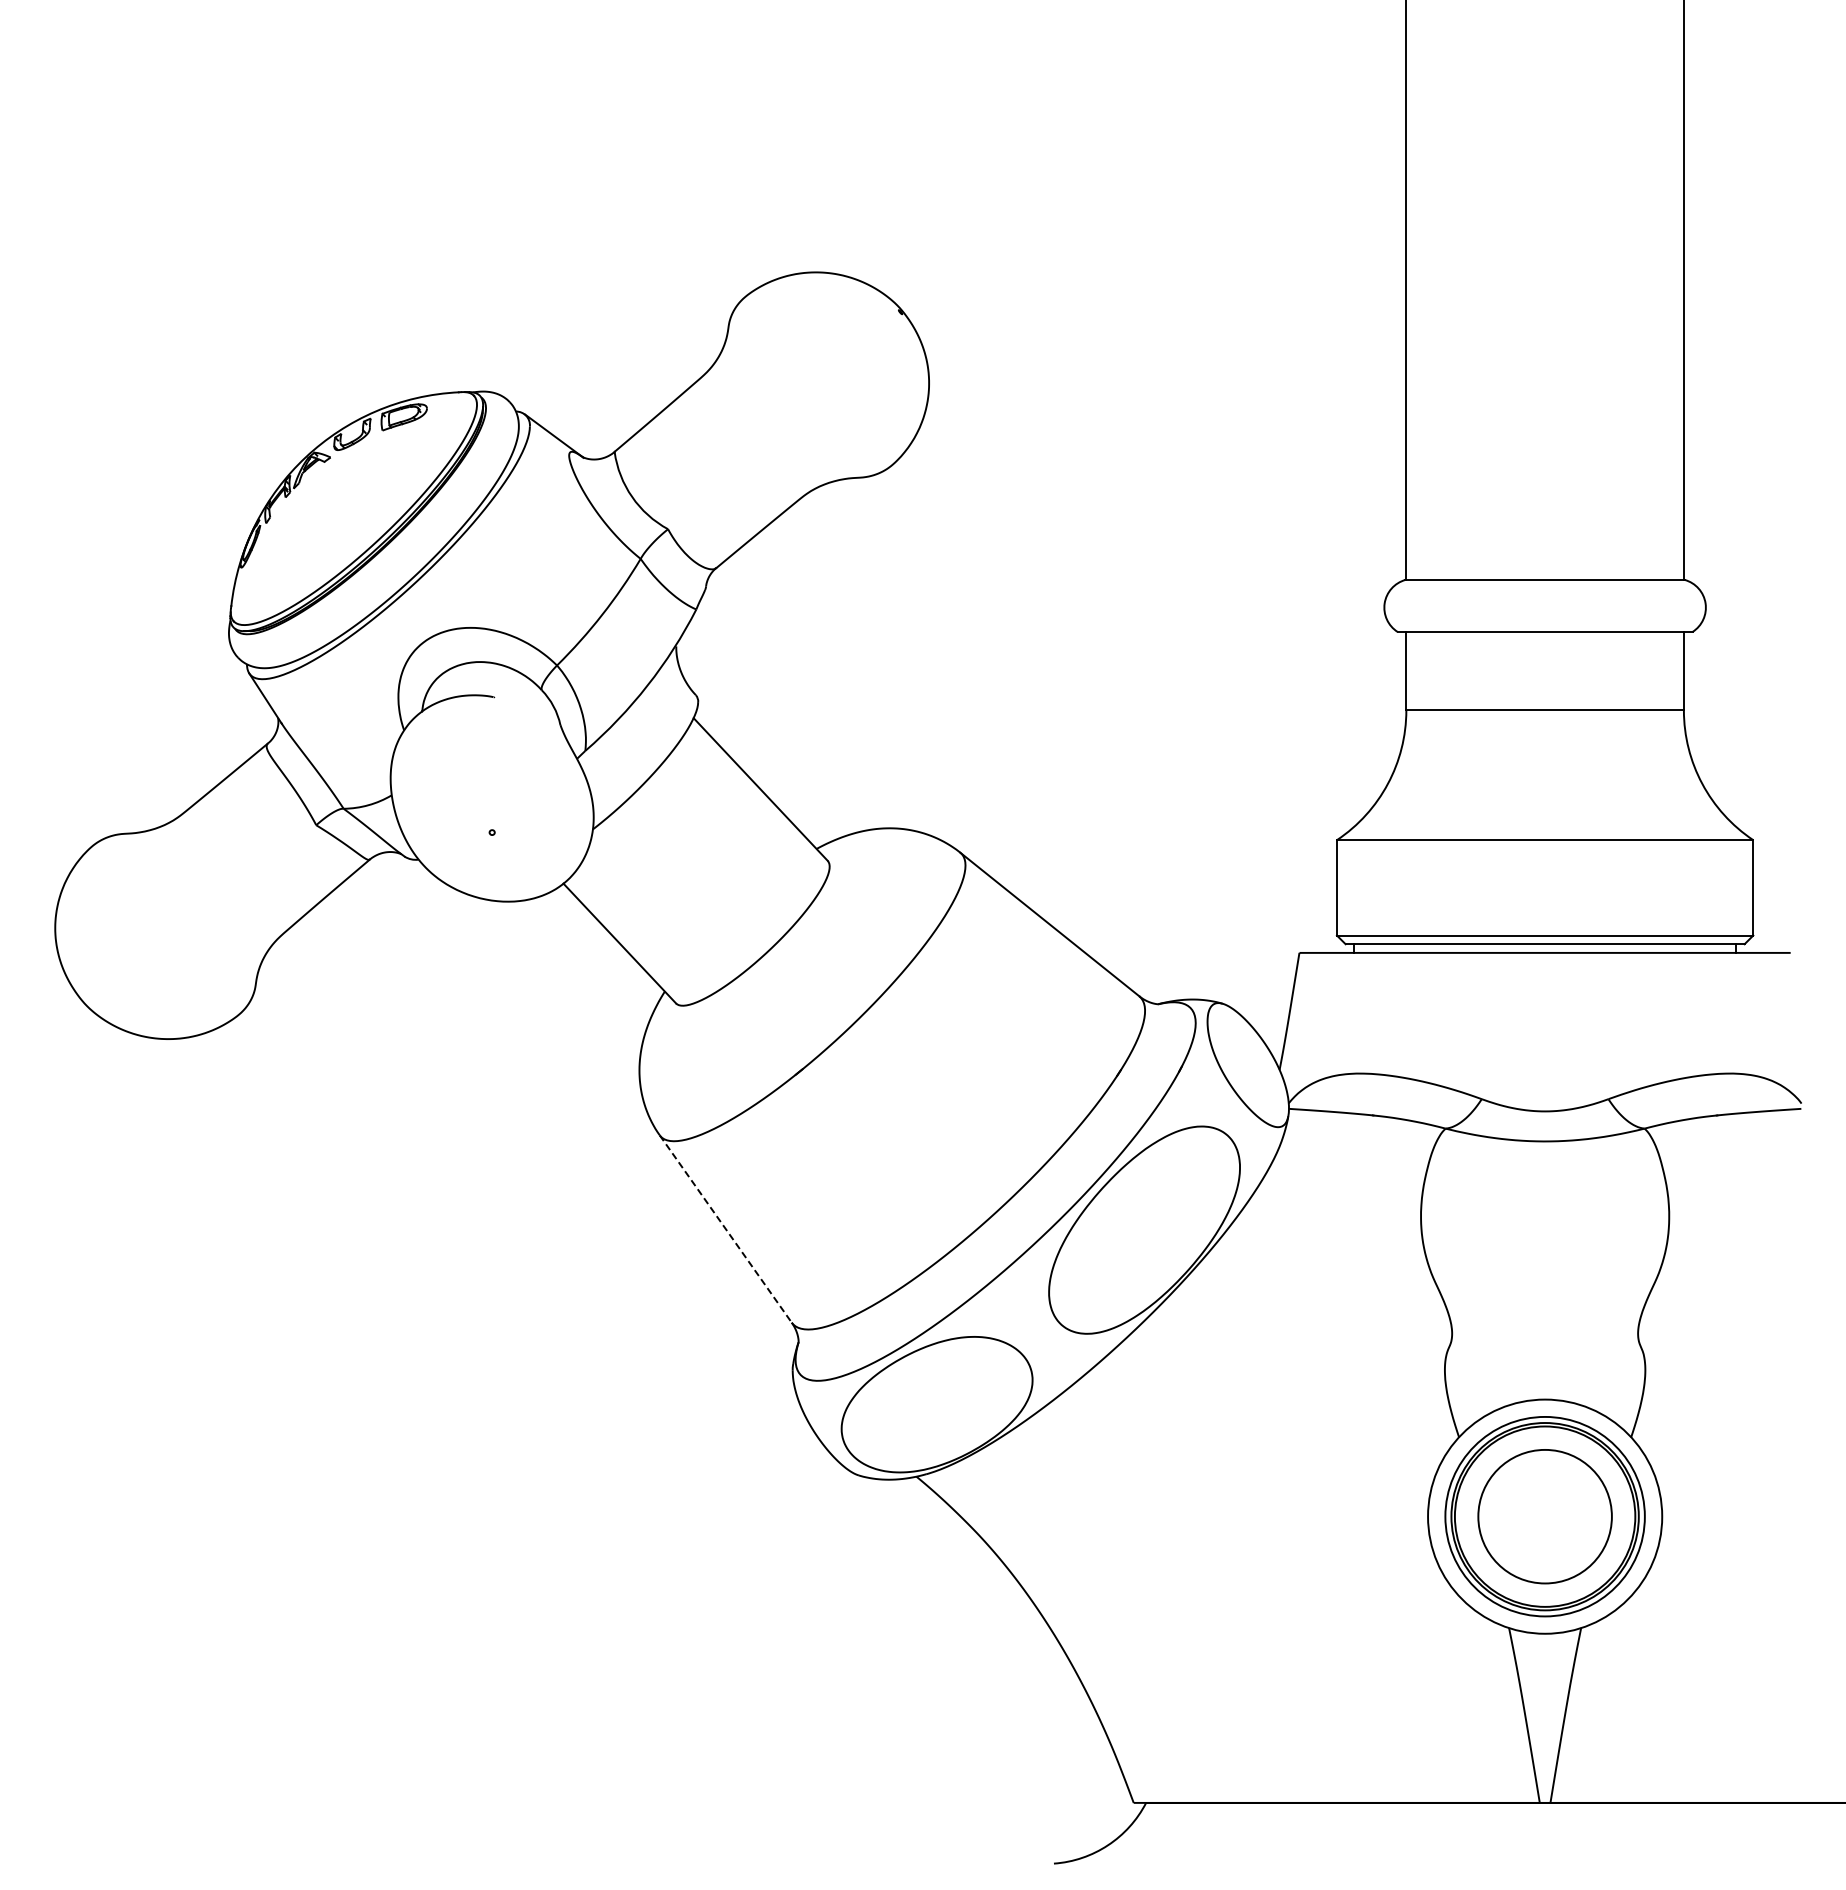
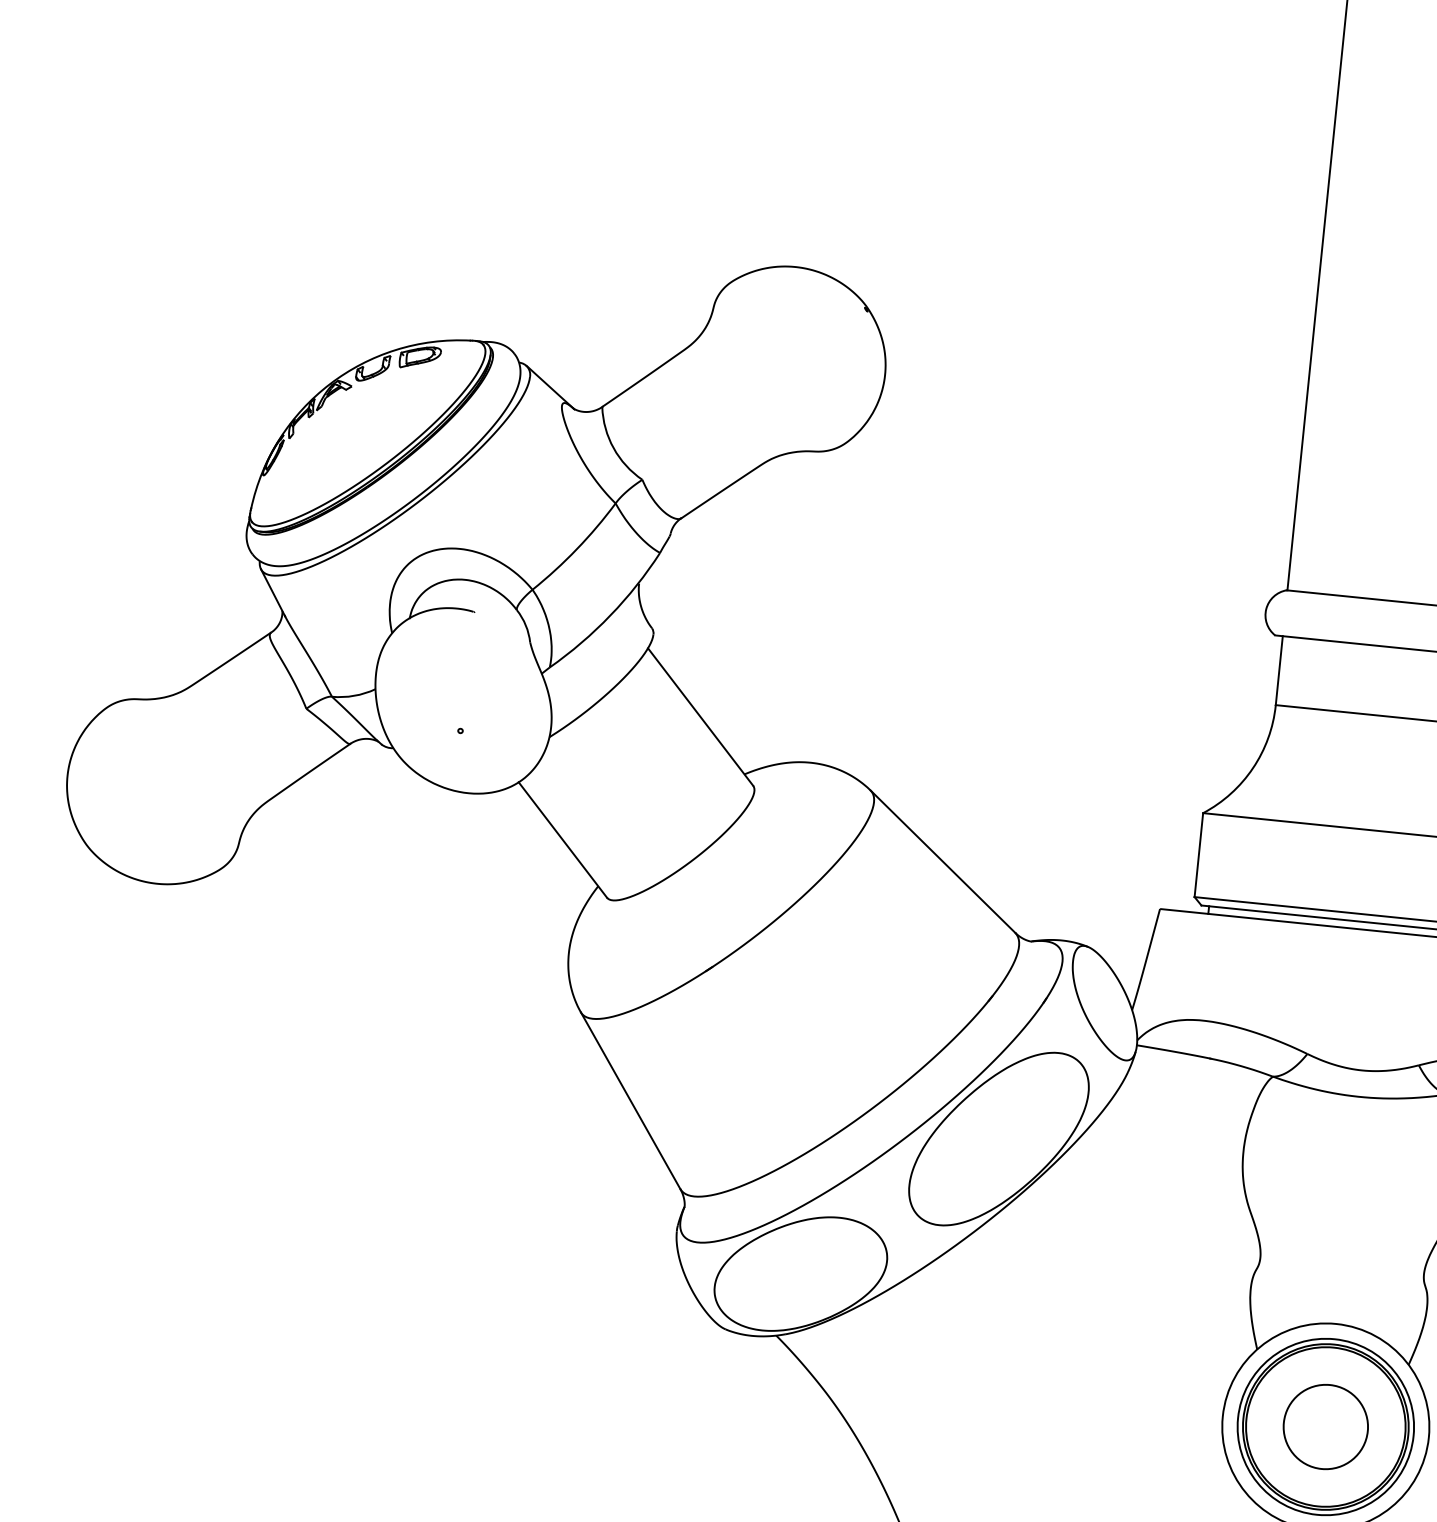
line: (725, 1229) -> (630, 1101), dashed -> solid
circle: (1544, 1516) -> (1325, 1426), size x0.71

